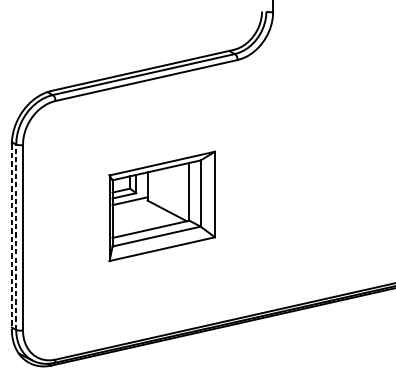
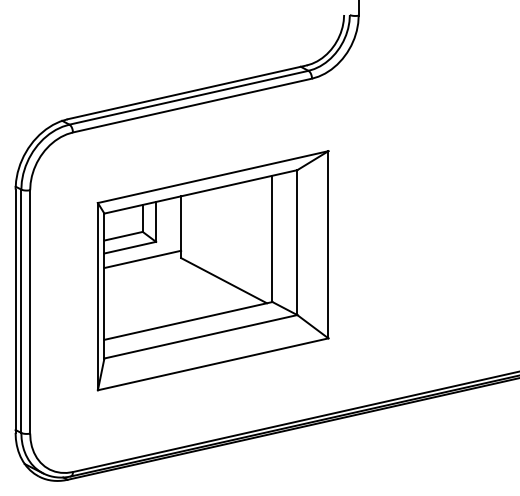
part: (161, 206) -> (212, 270), size x1.67
line: (11, 237) -> (15, 311), dashed -> solid
line: (16, 237) -> (21, 311), dashed -> solid

